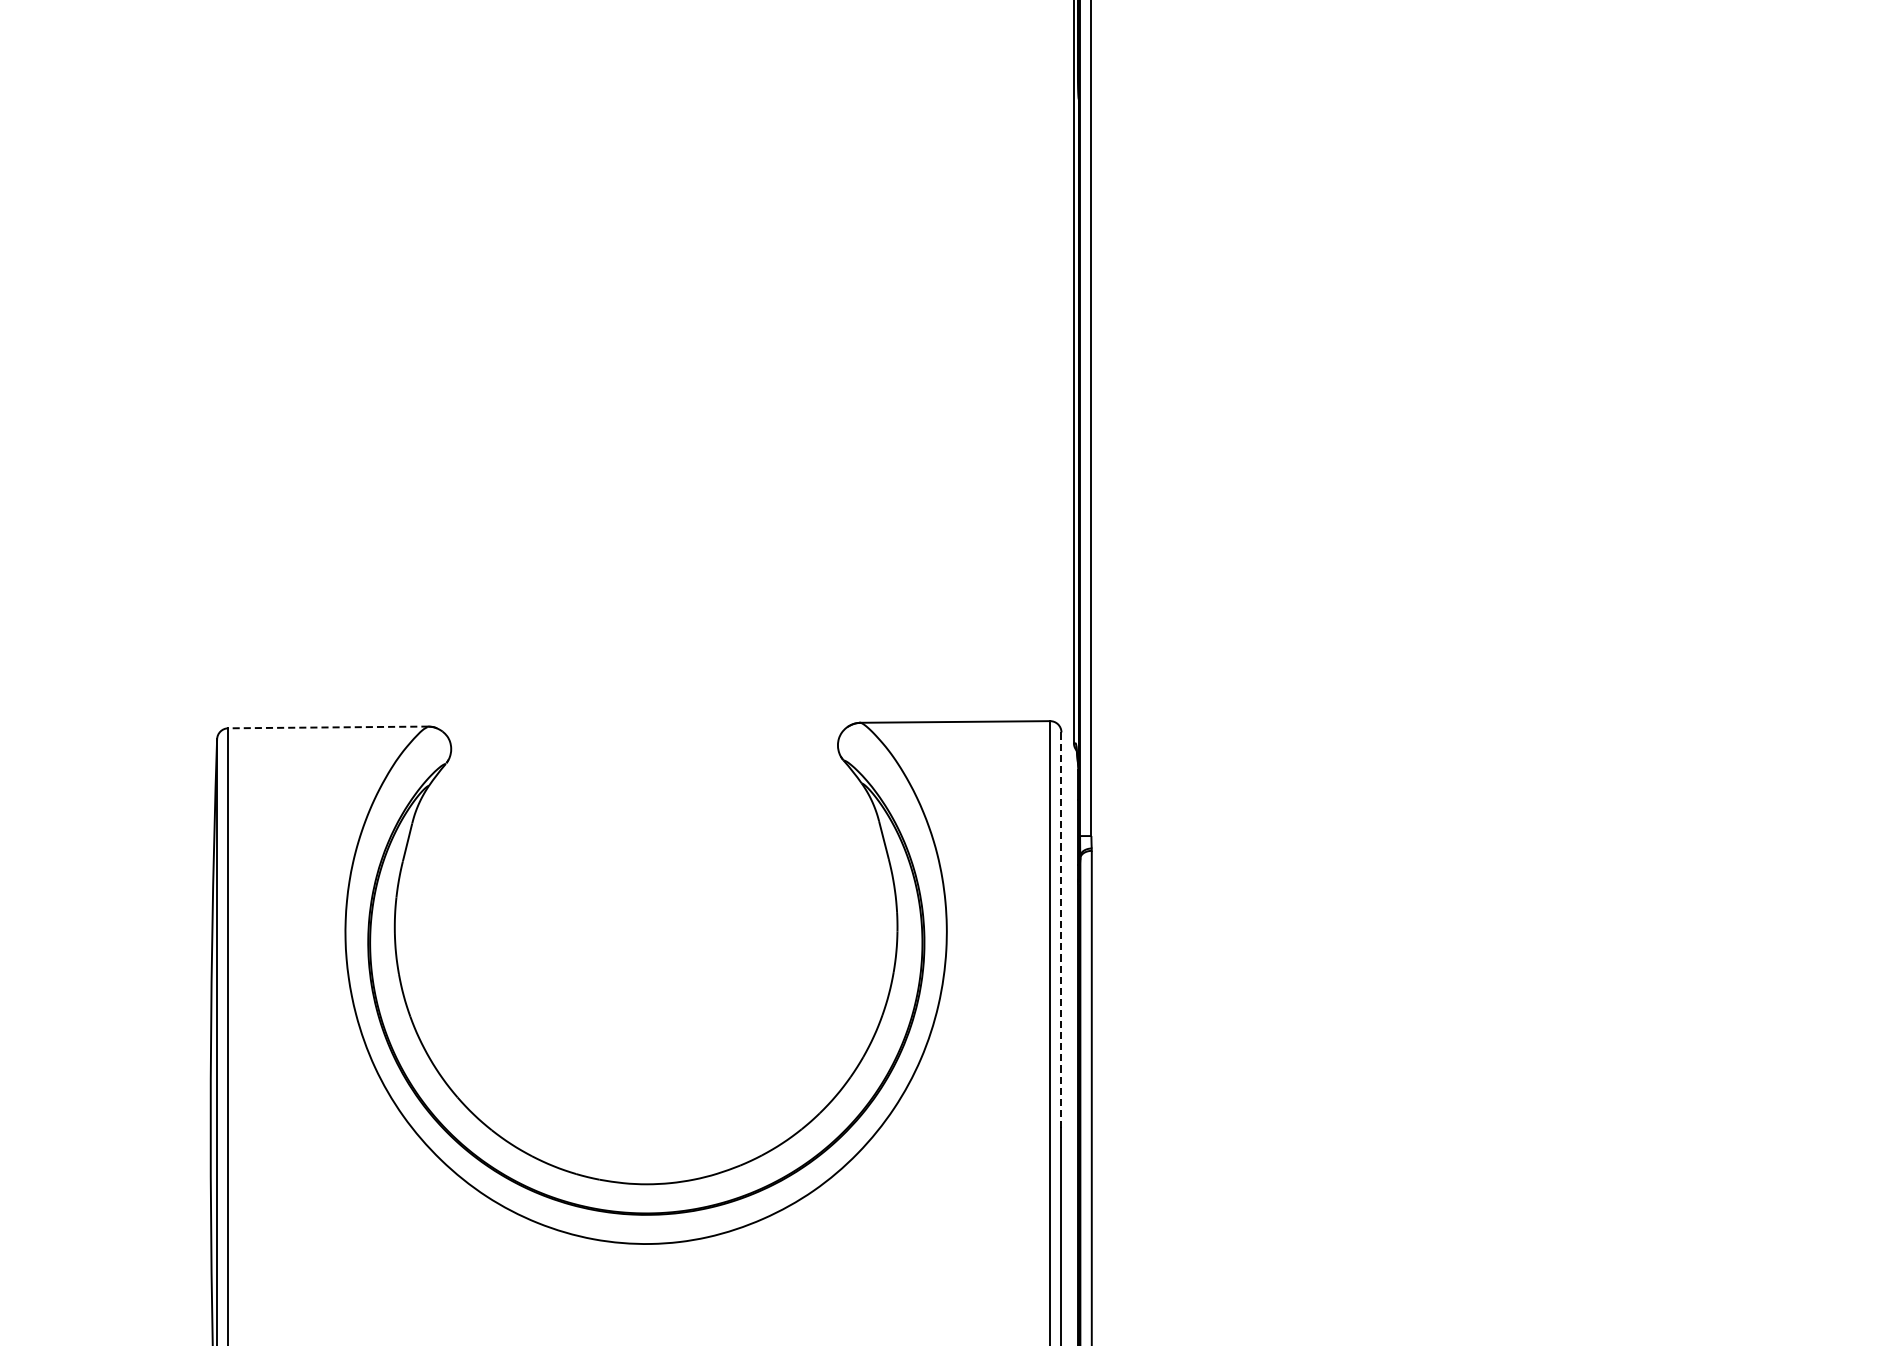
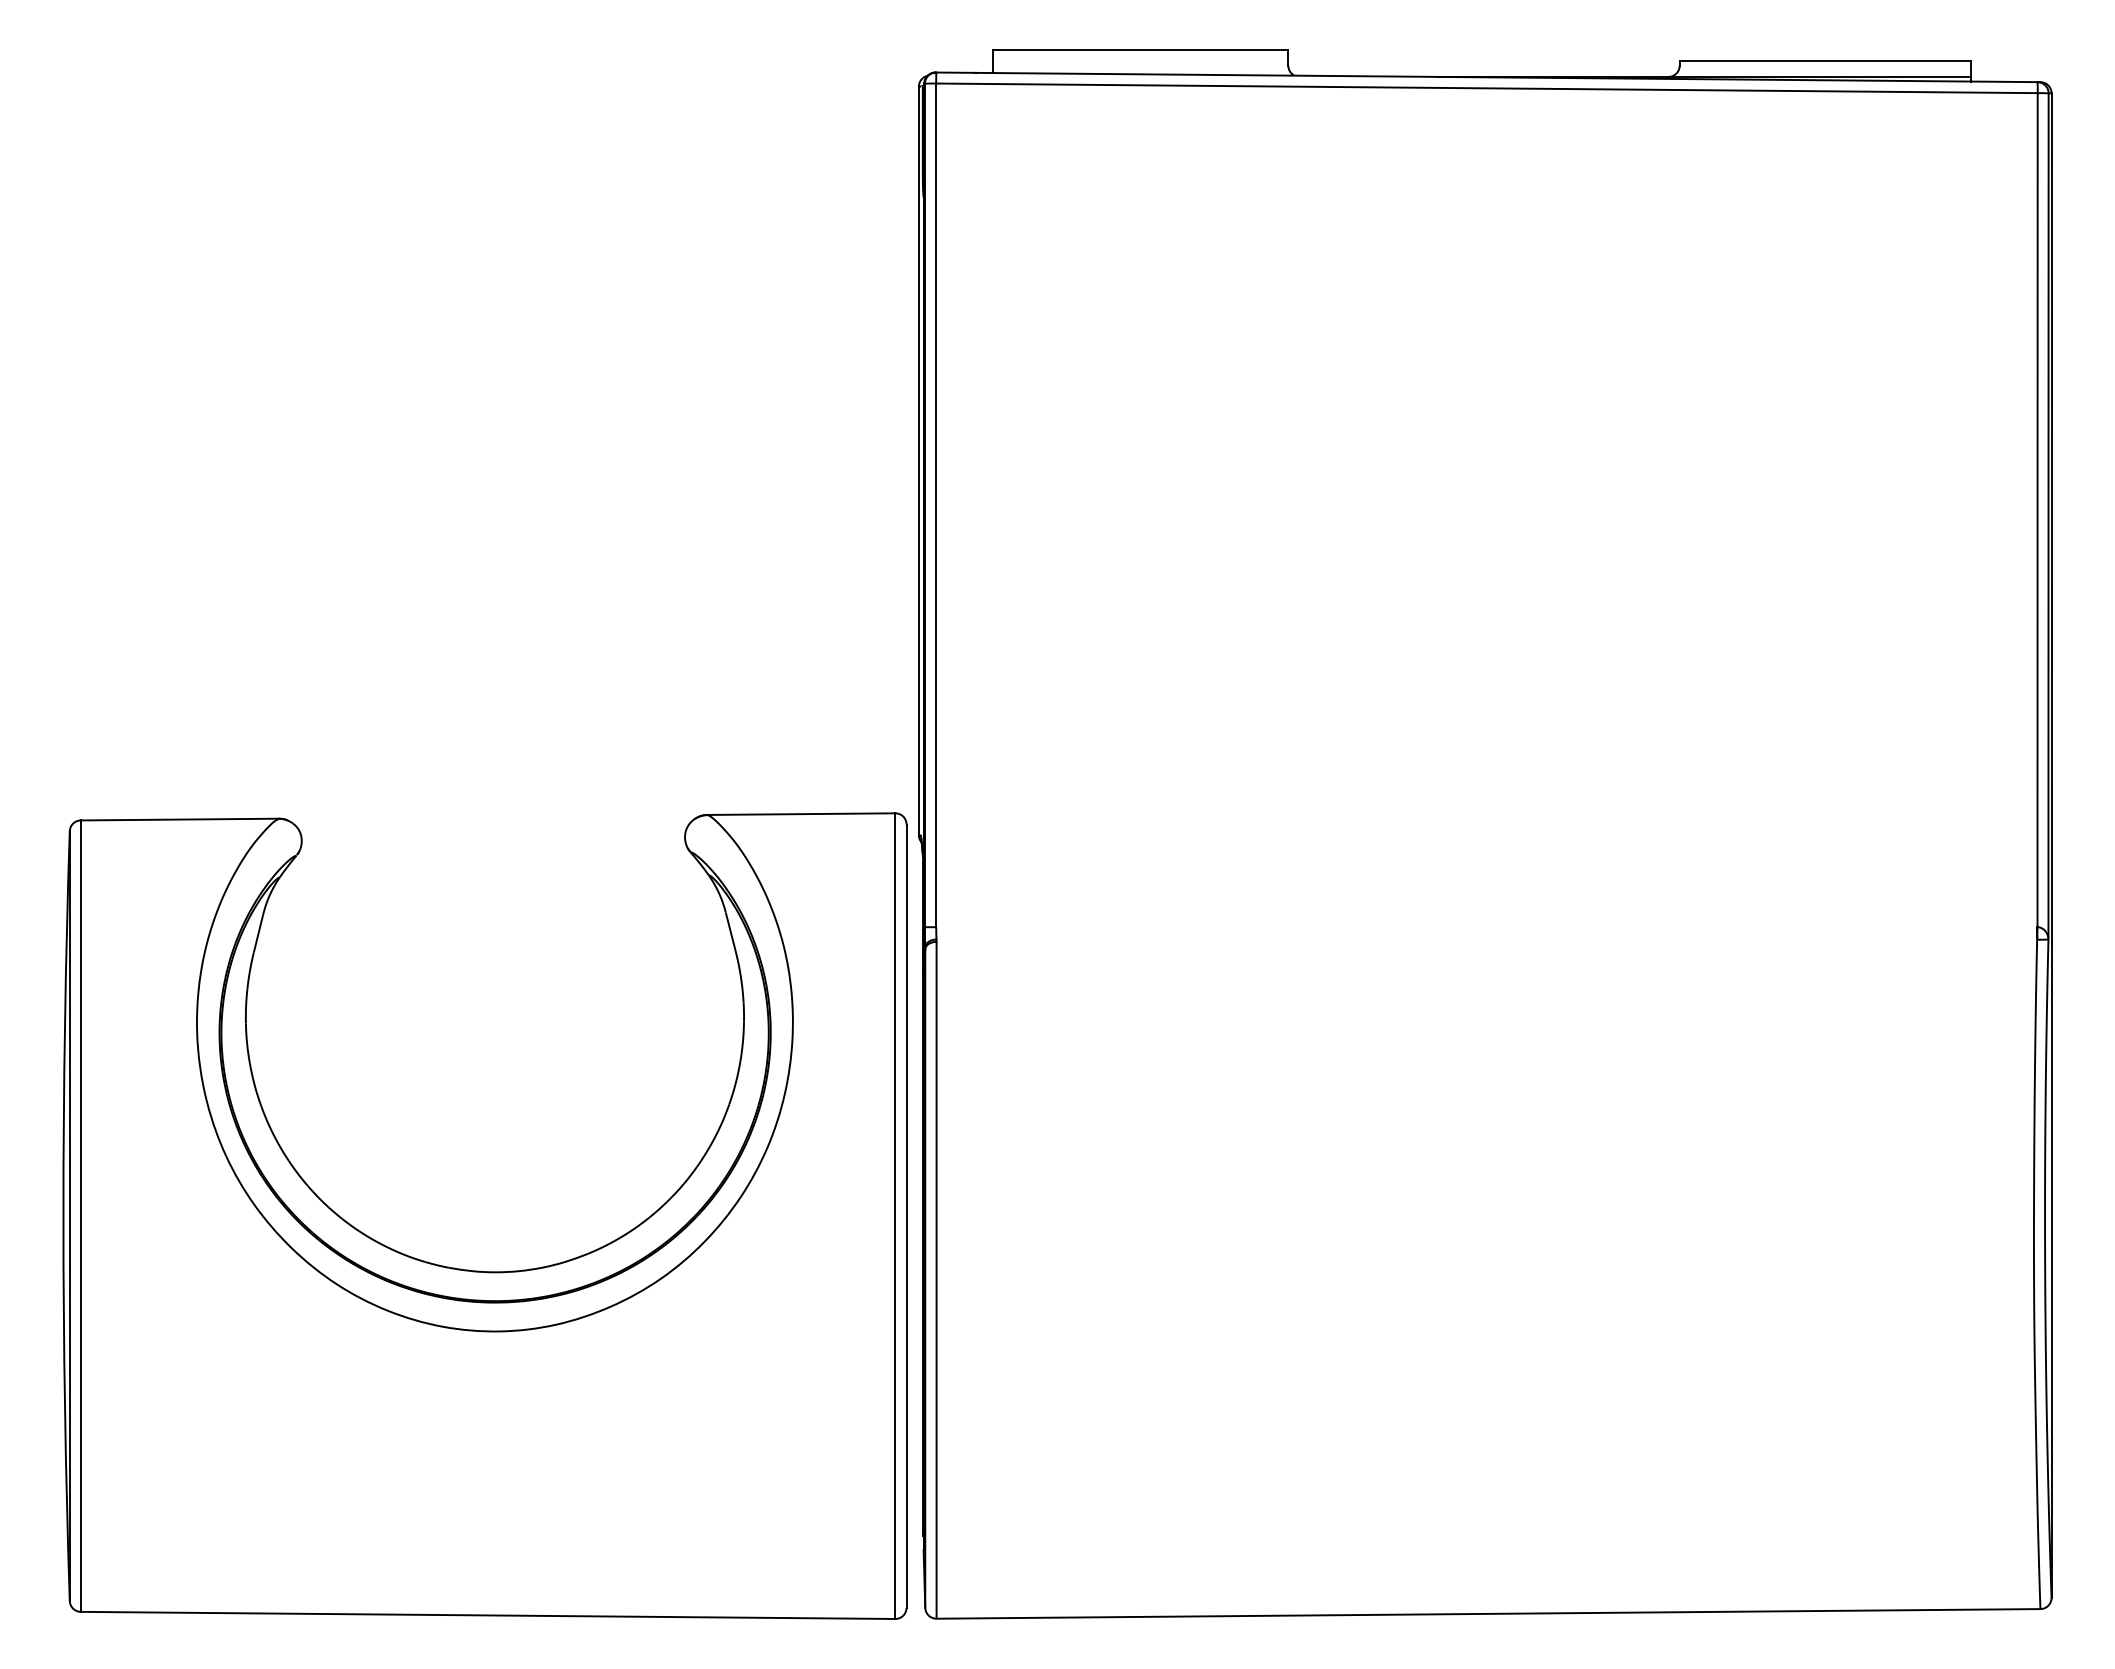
line: (327, 727) -> (179, 819), dashed -> solid
line: (1061, 930) -> (906, 1020), dashed -> solid

